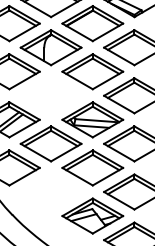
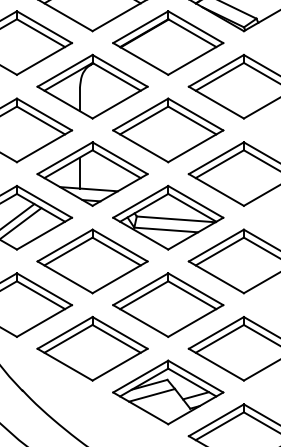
part: (50, 95) -> (91, 173), added
part: (50, 191) -> (91, 347), added

